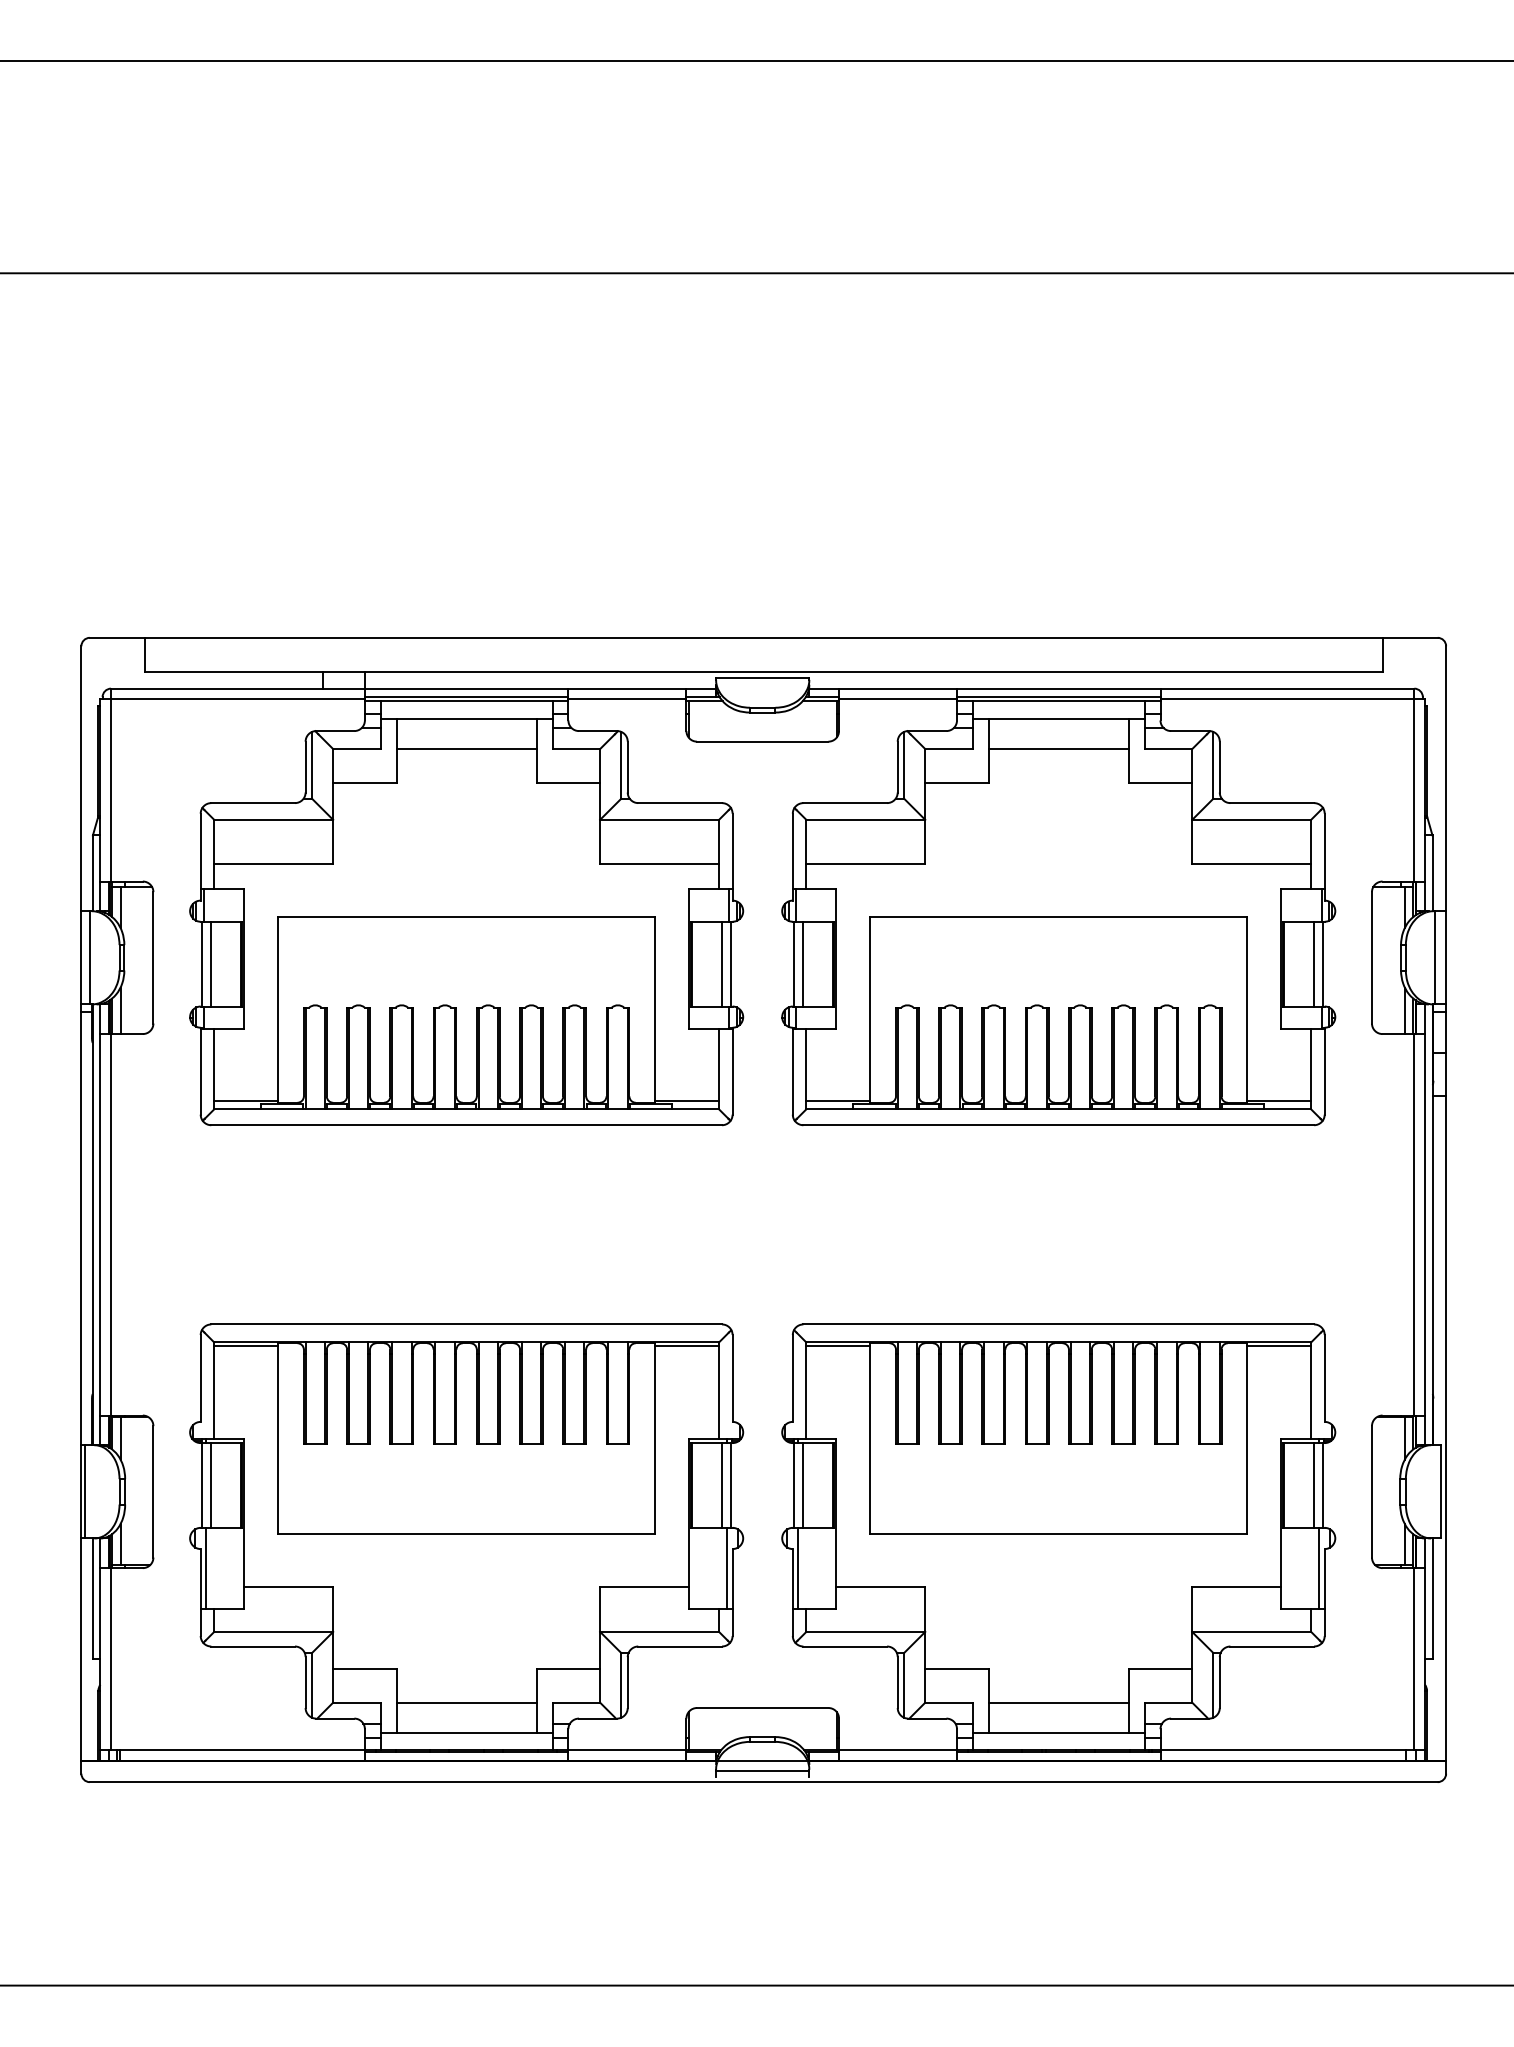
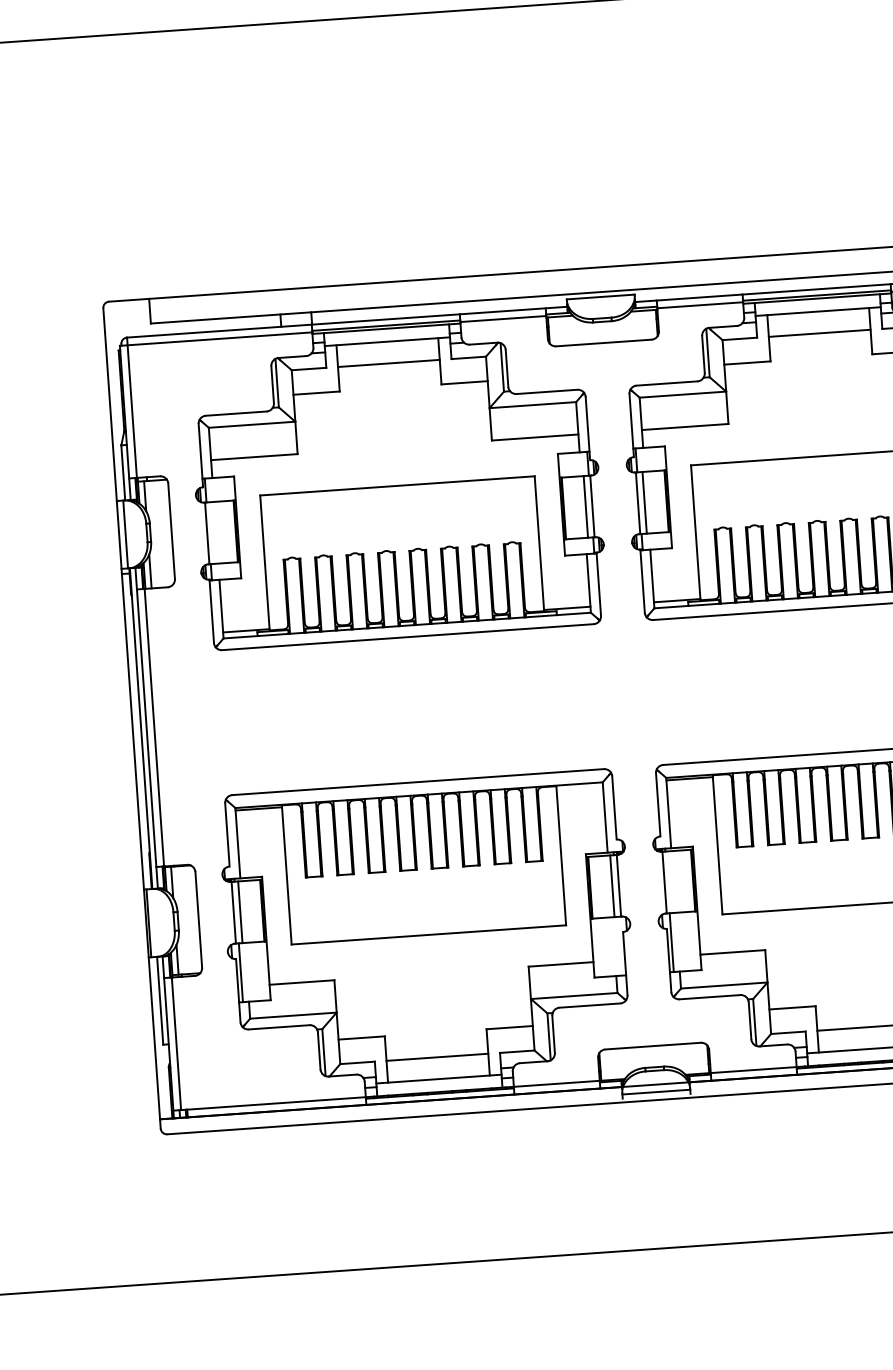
line: (211, 963) -> (214, 532), removed
line: (687, 1345) -> (579, 786), removed
line: (803, 1485) -> (671, 882), removed
line: (727, 1567) -> (620, 945), removed

